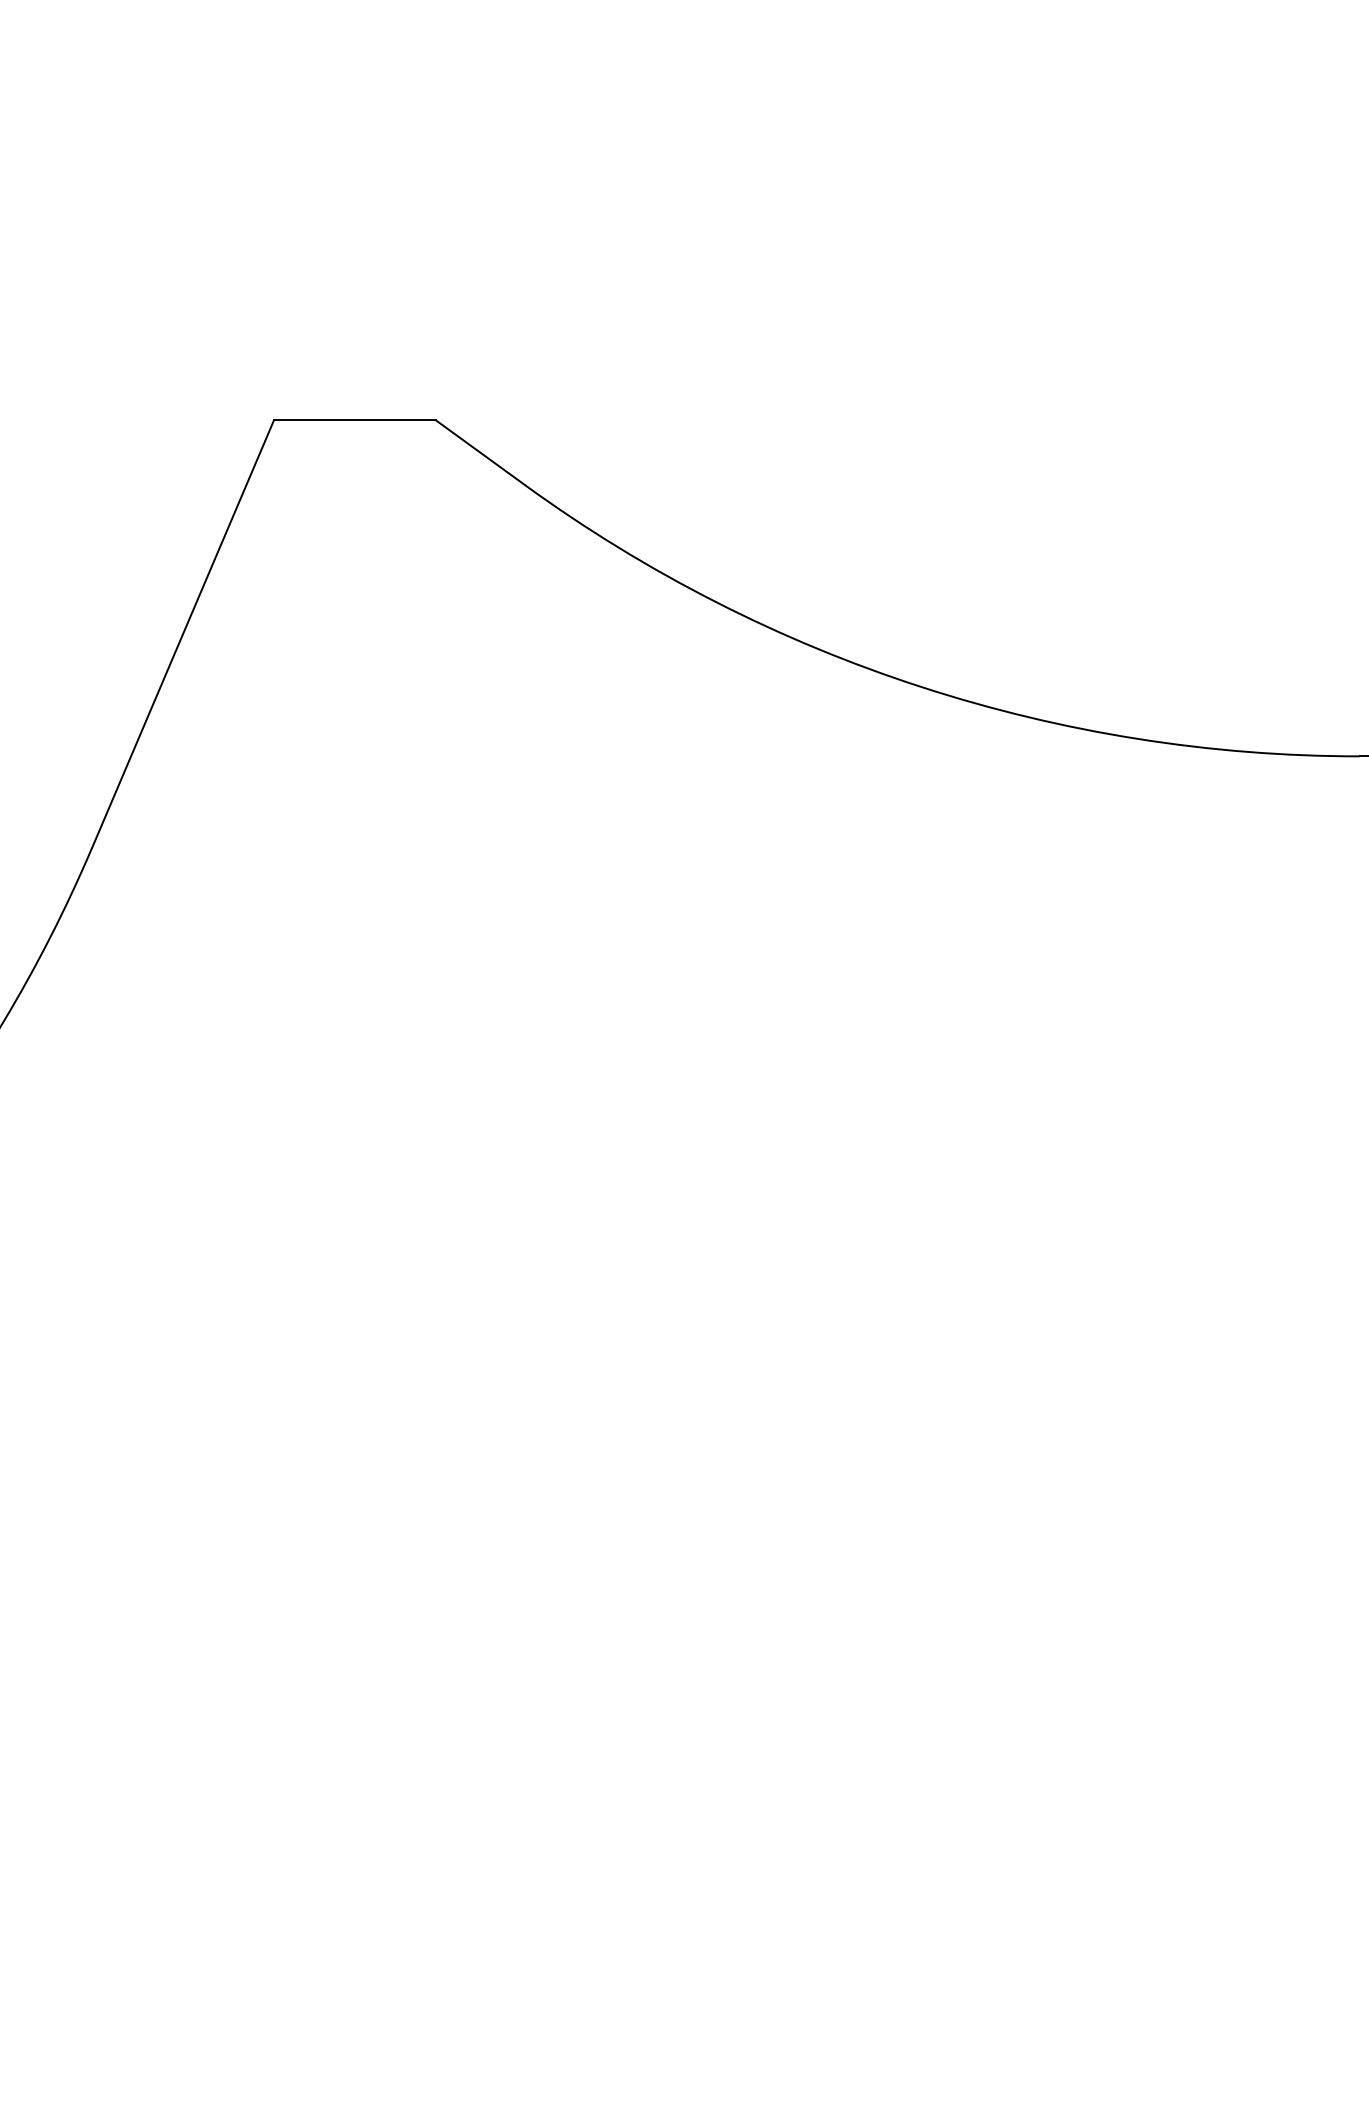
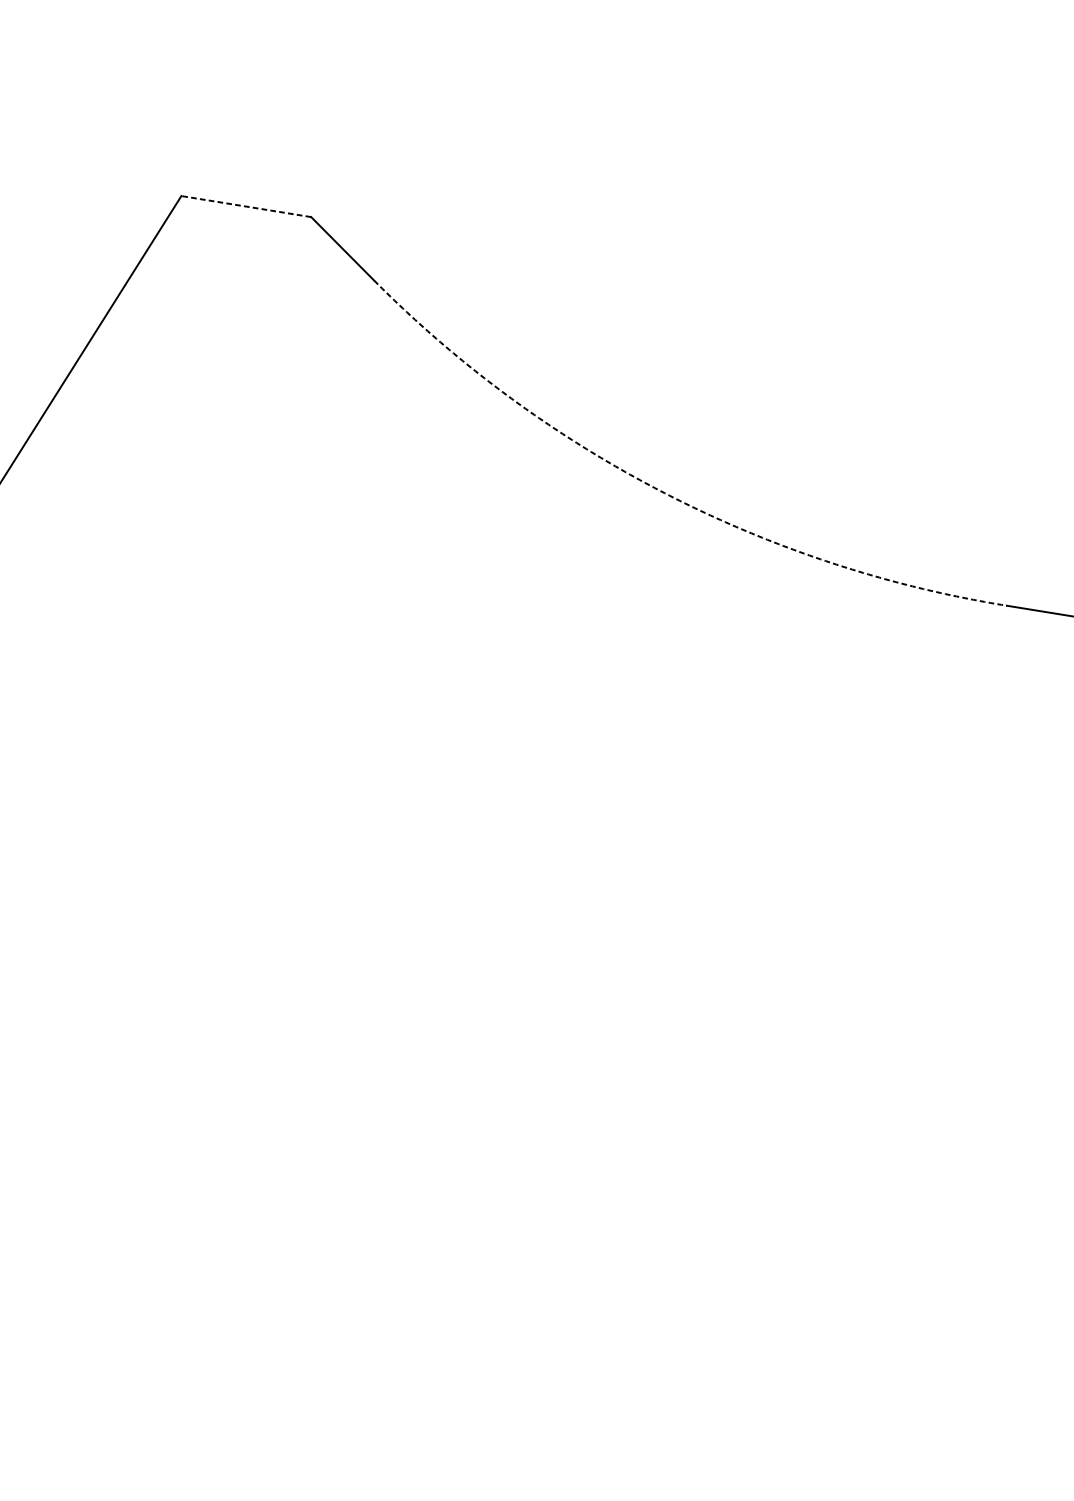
line: (354, 420) -> (245, 206), solid -> dashed
arc: (920, 686) -> (664, 492), solid -> dashed

